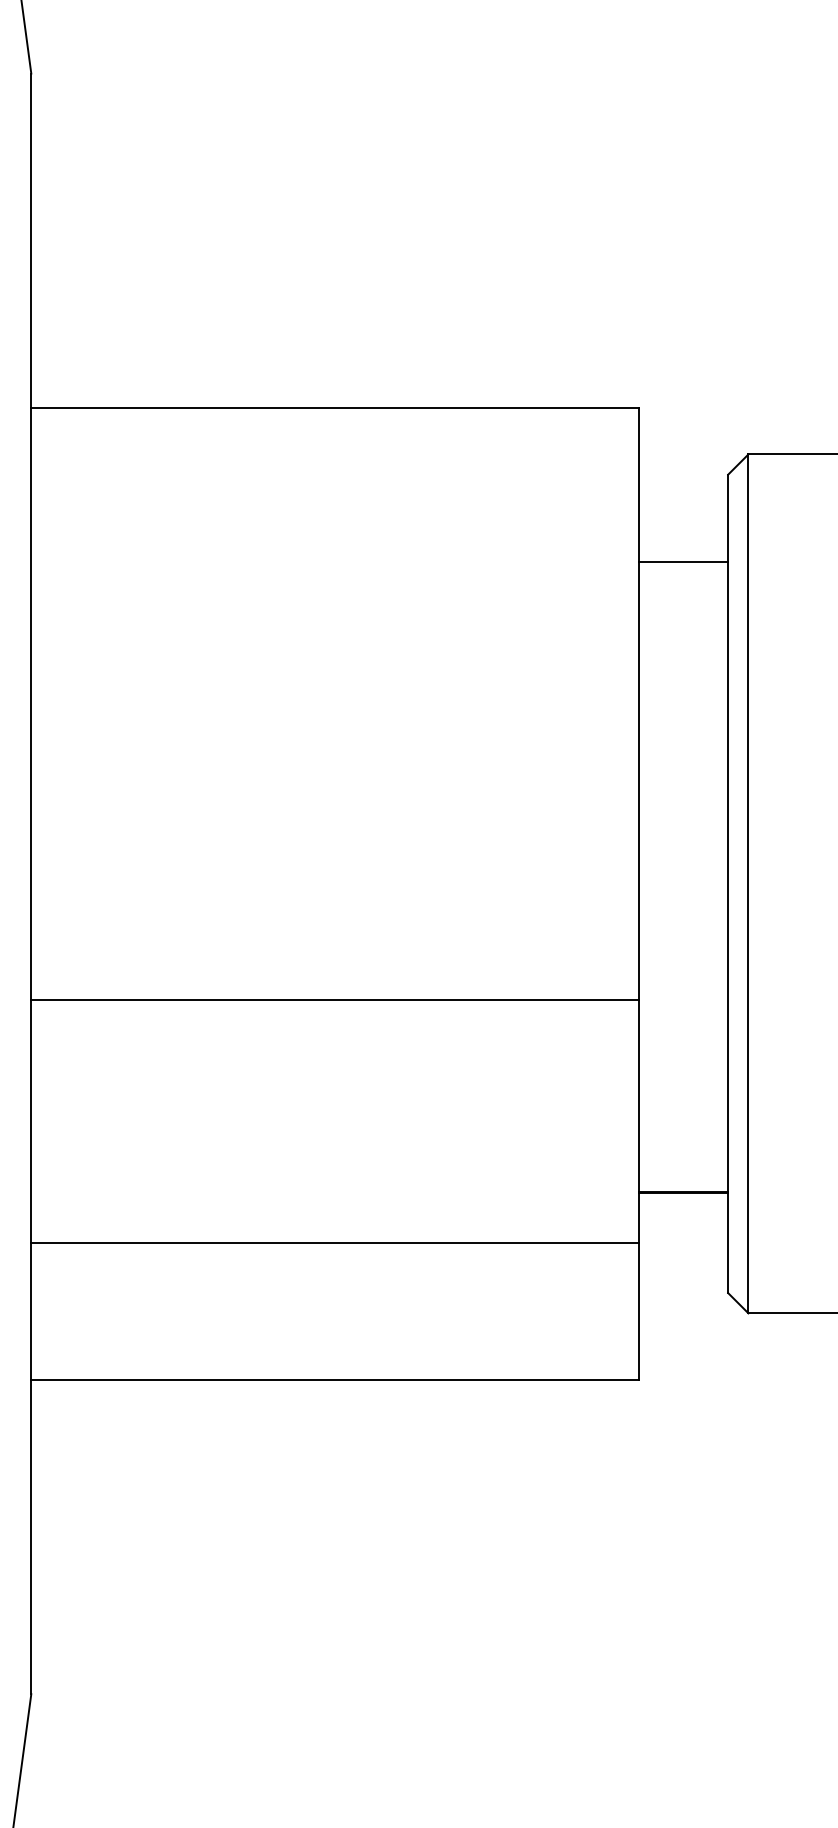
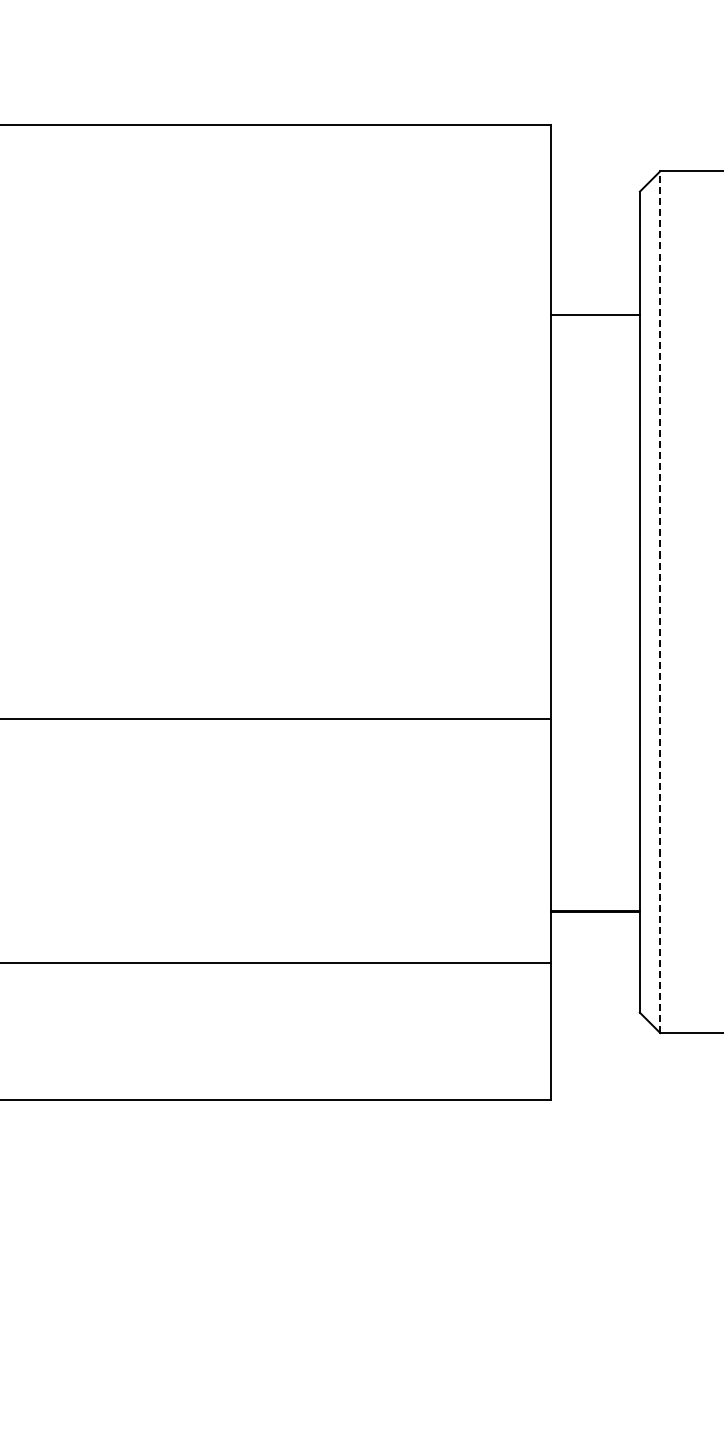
line: (683, 562) -> (595, 314), moved
line: (748, 883) -> (660, 601), solid -> dashed

